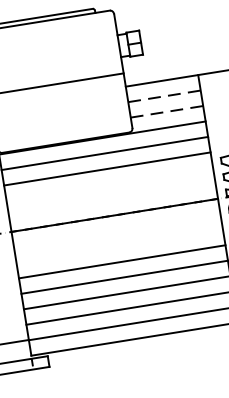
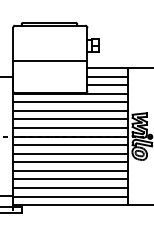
line: (164, 96) -> (107, 76), dashed -> solid
line: (167, 112) -> (107, 85), dashed -> solid
line: (110, 184) -> (70, 119), added
line: (112, 200) -> (70, 128), added
line: (117, 231) -> (70, 145), added
line: (119, 245) -> (70, 153), added

